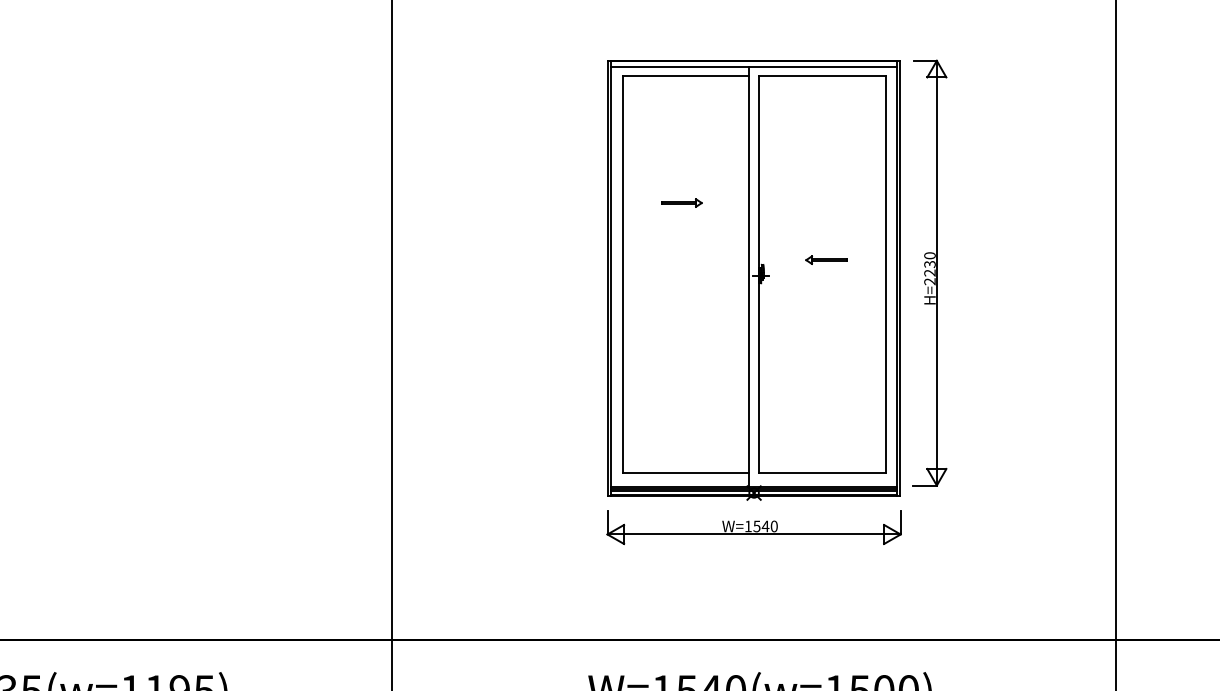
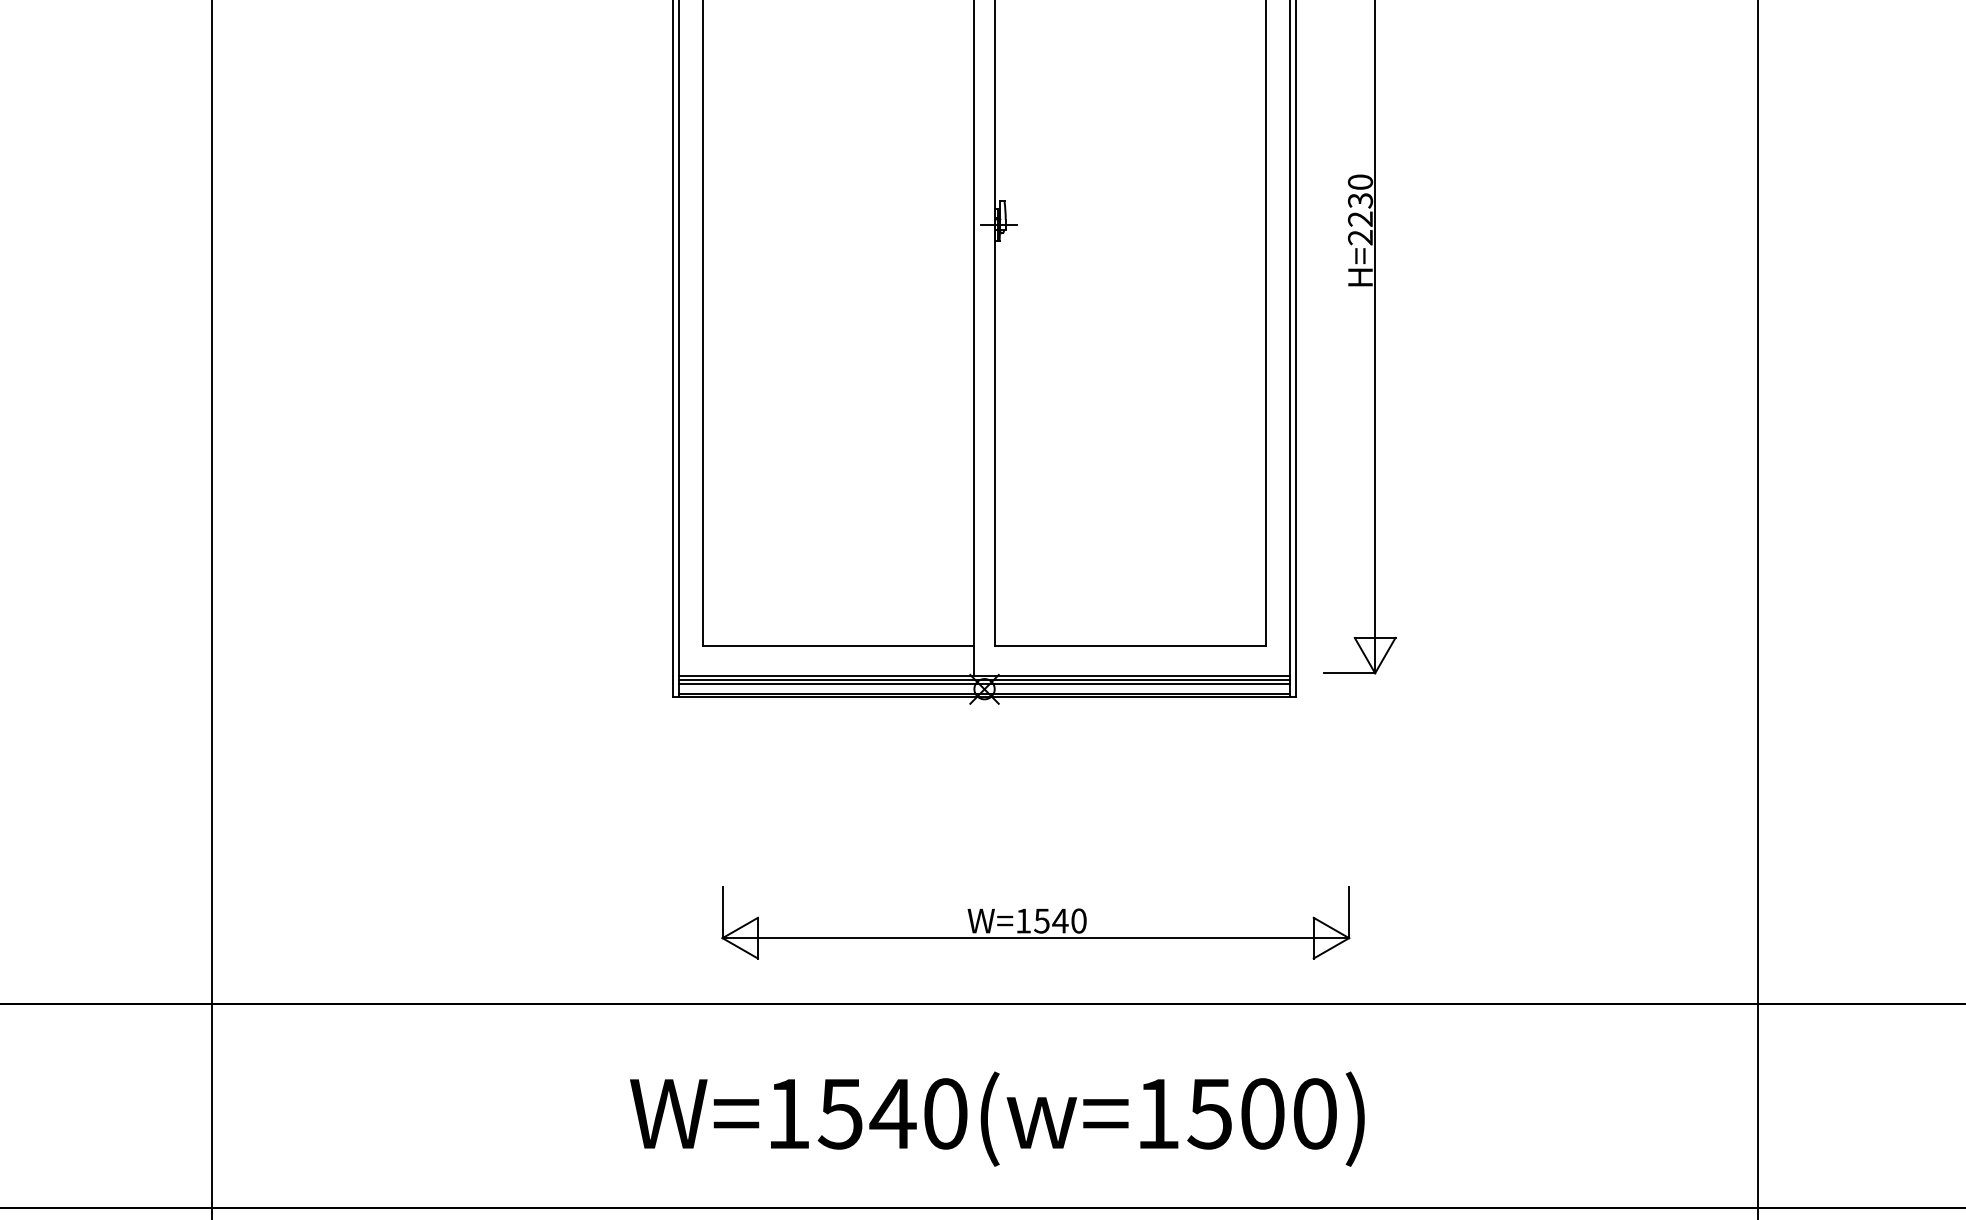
part: (681, 202) -> (829, 68), removed
part: (826, 259) -> (1139, 190), removed
part: (753, 527) -> (1034, 923), moved

